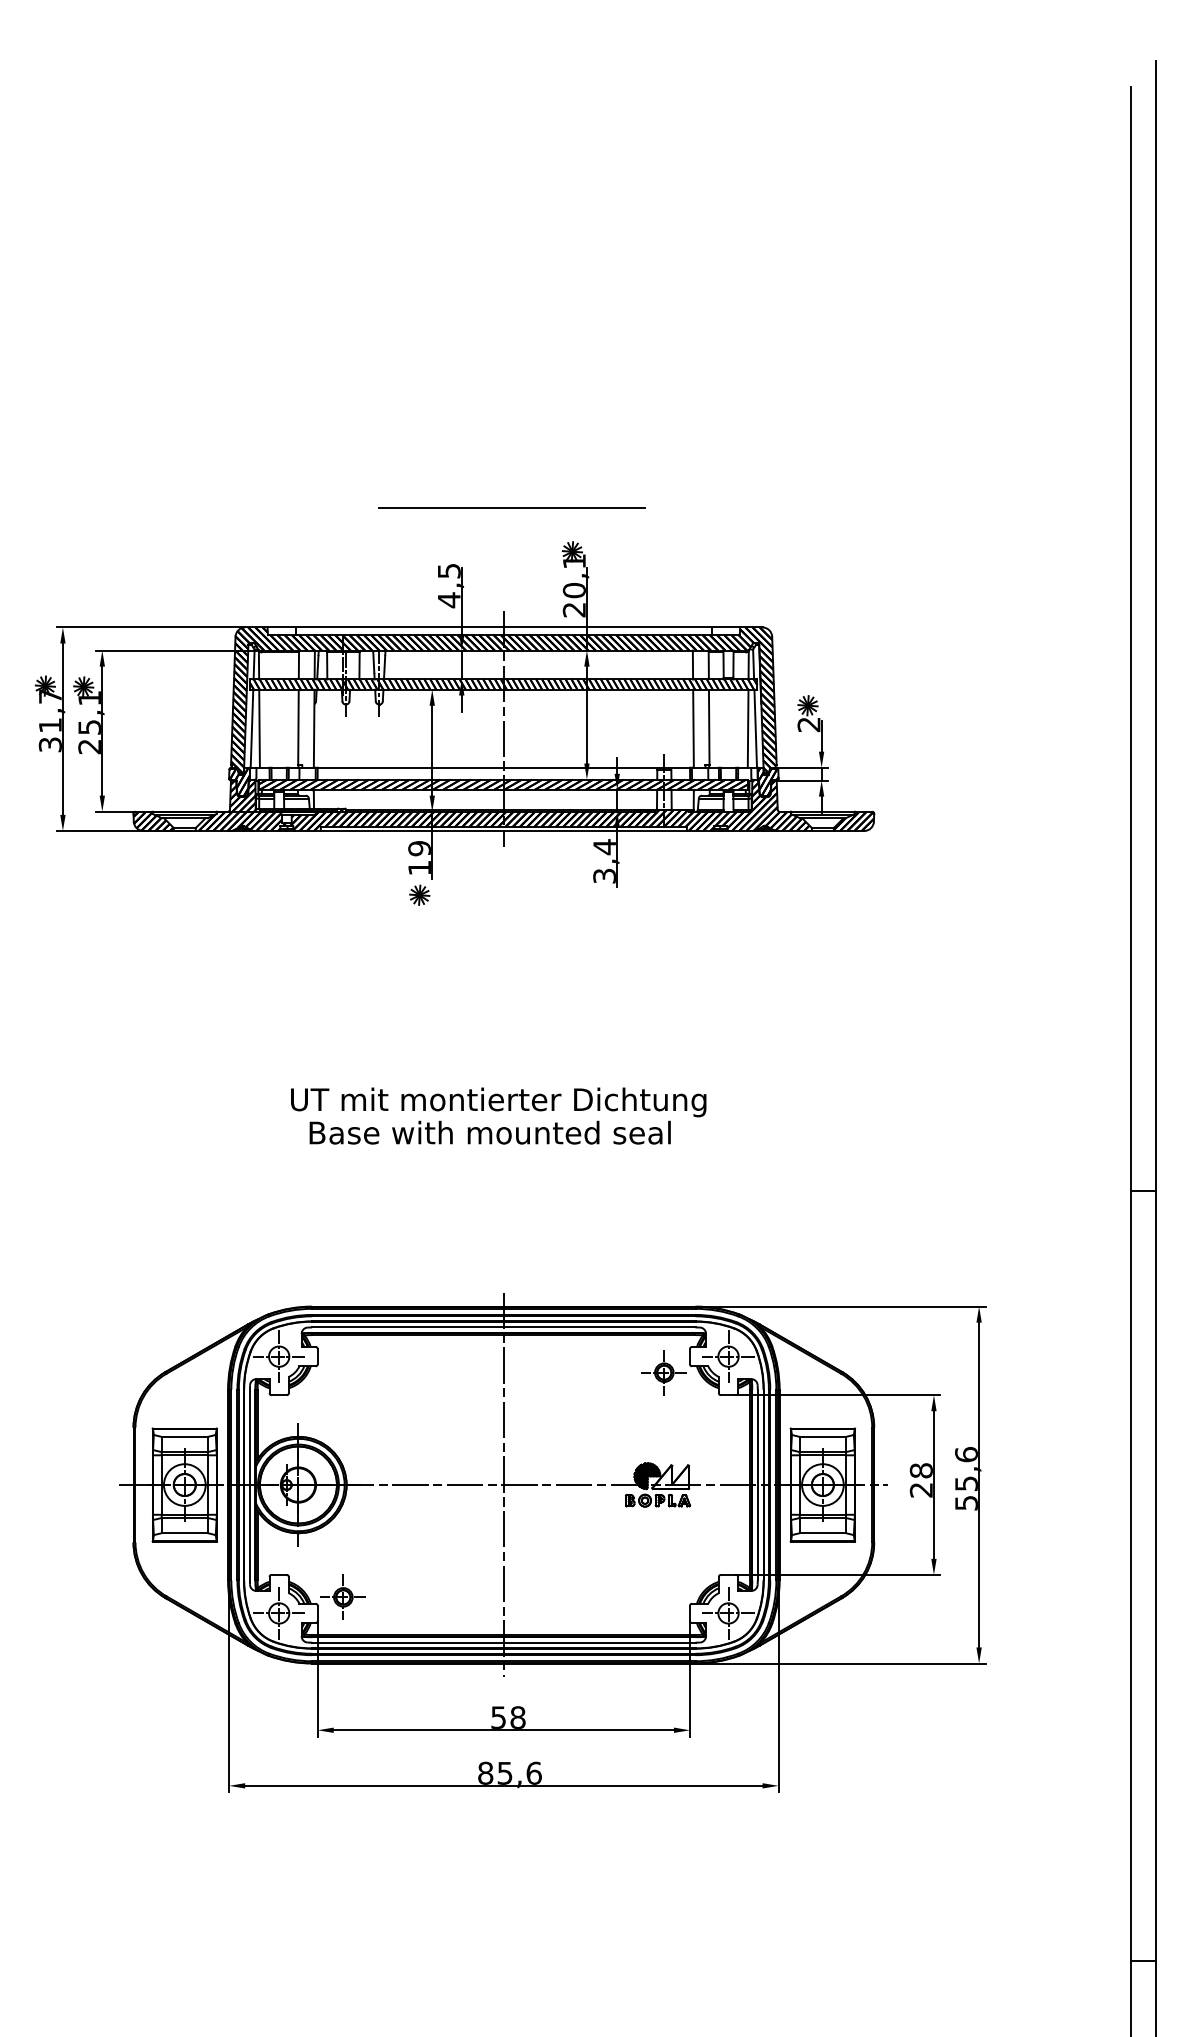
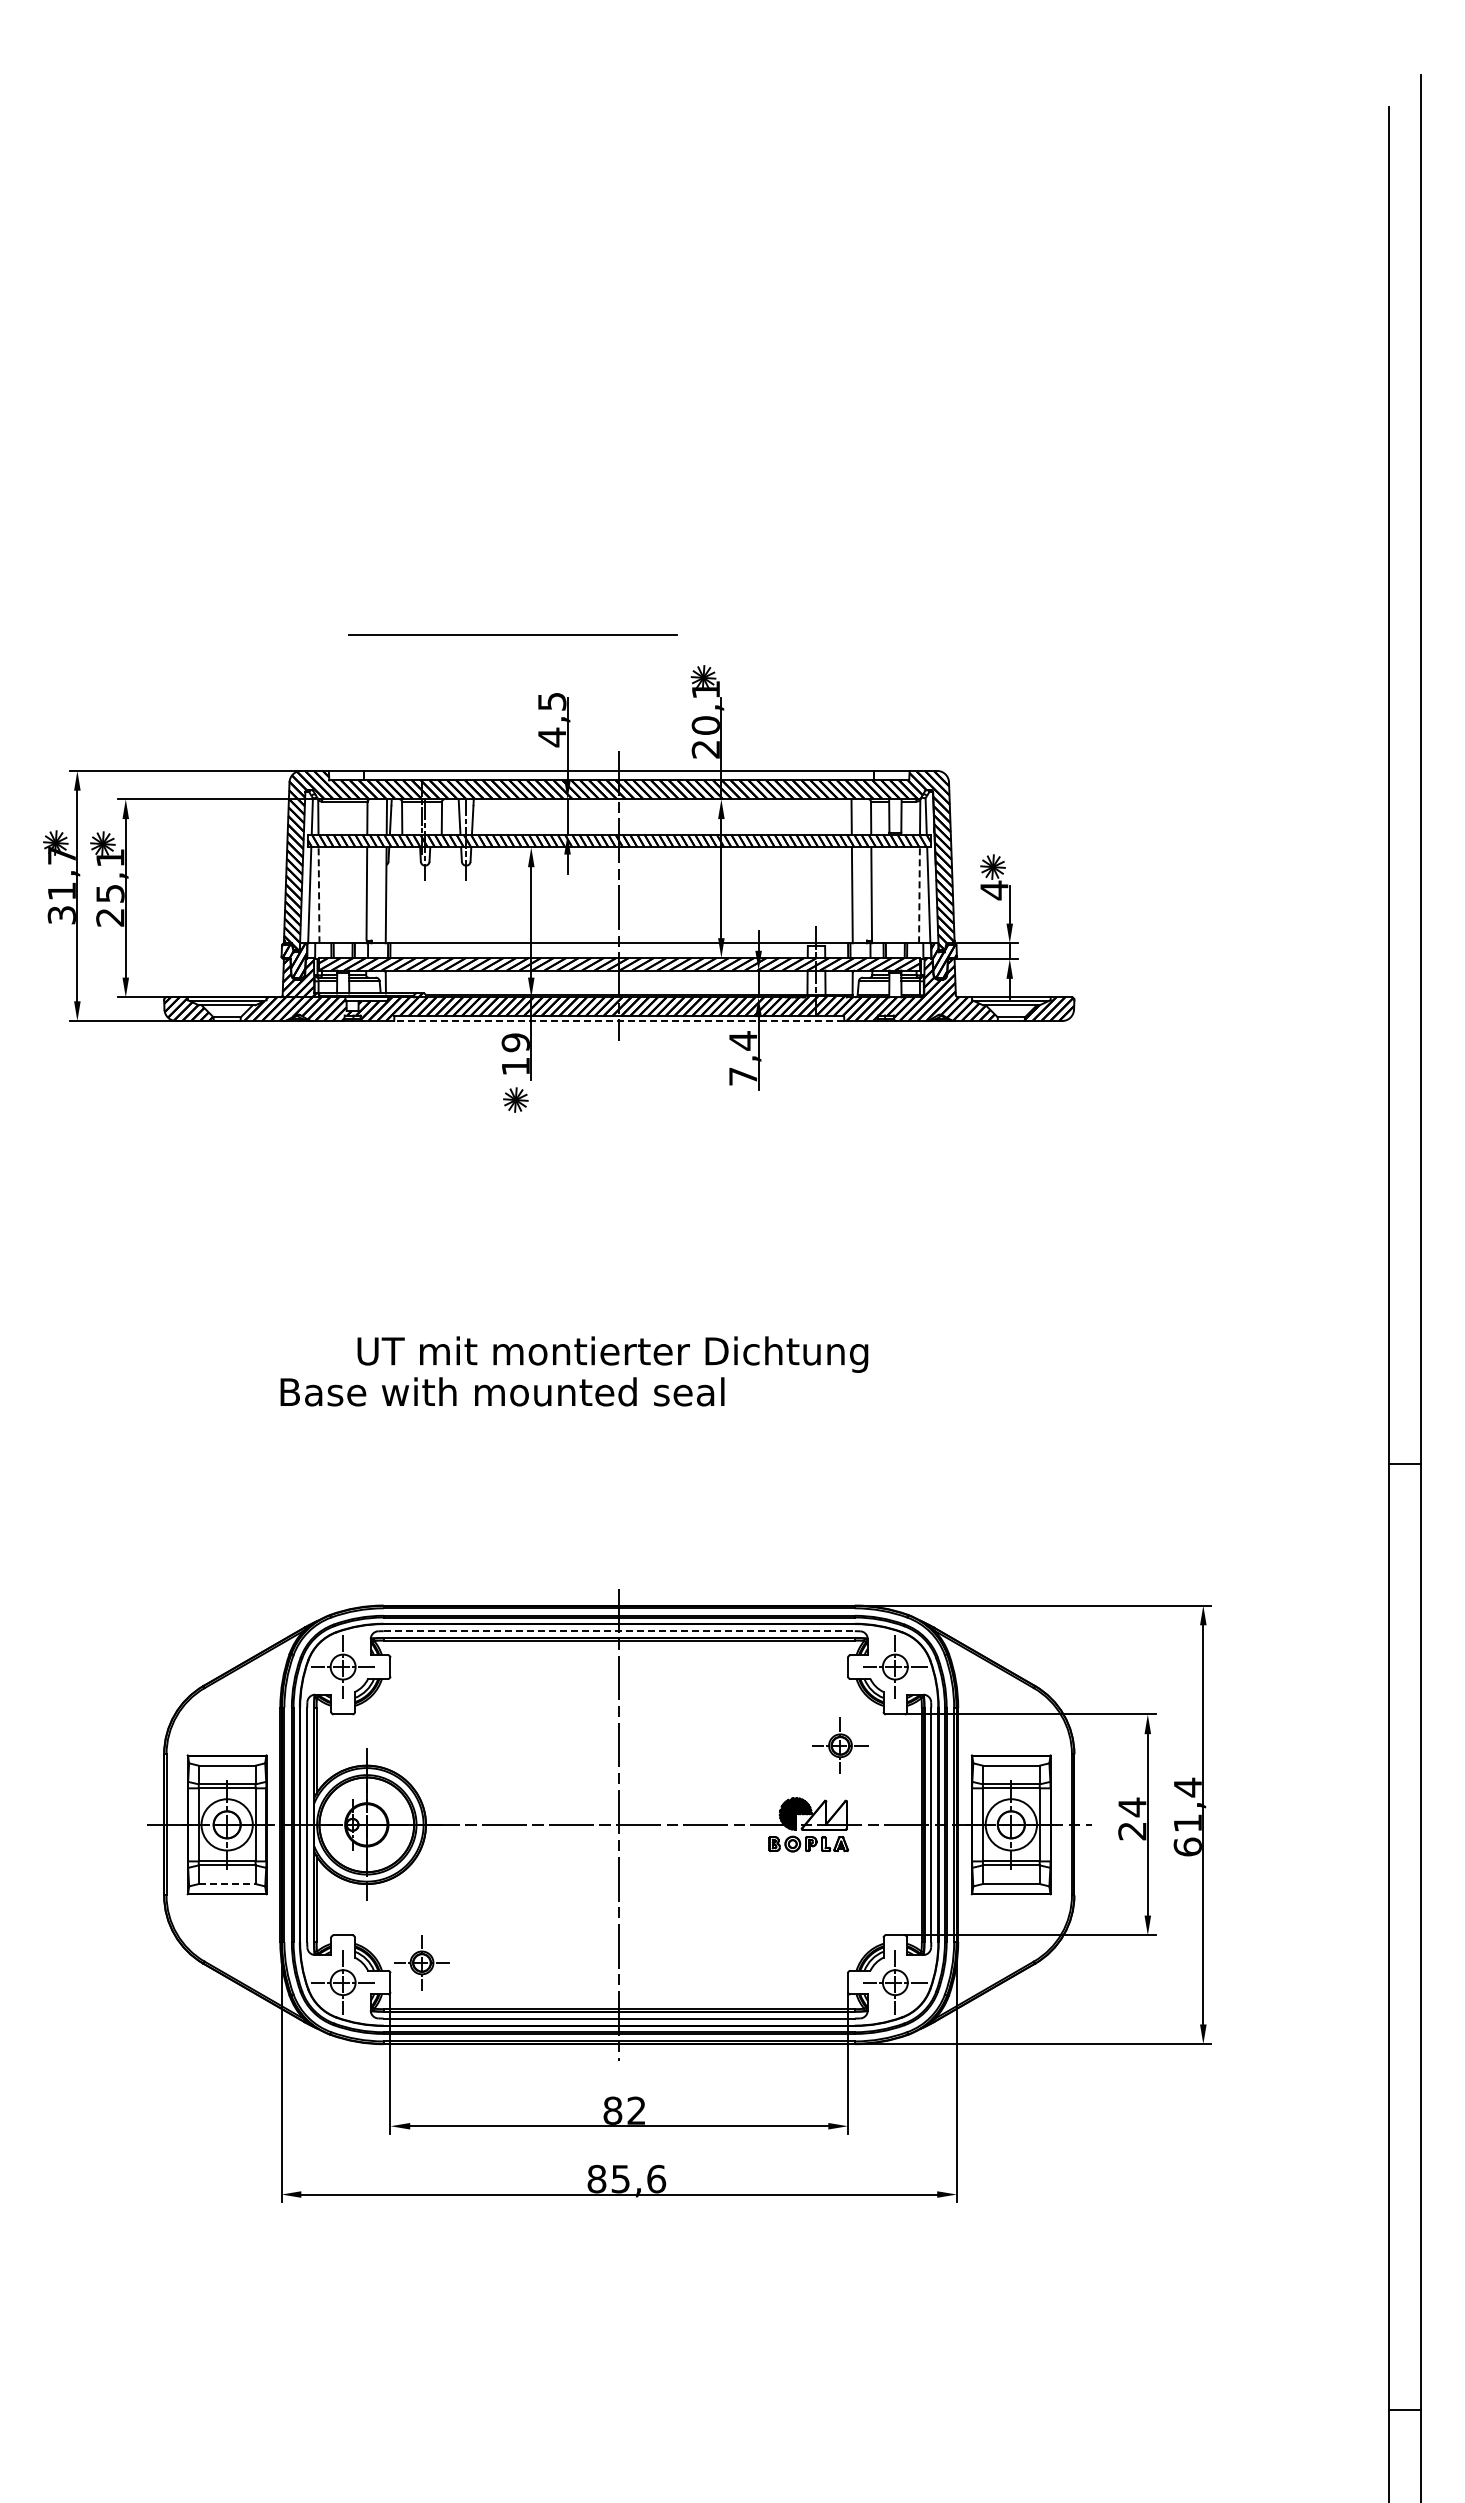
line: (511, 507) -> (512, 634), moved
text: (809, 724) -> (994, 890), 2 -> 4
line: (259, 728) -> (319, 895), solid -> dashed
line: (748, 728) -> (919, 895), solid -> dashed
line: (503, 831) -> (618, 1021), solid -> dashed
text: (604, 876) -> (743, 1076), 3,4 -> 7,4
text: (490, 1132) -> (502, 1391), moved
line: (504, 1327) -> (619, 1631), solid -> dashed
part: (664, 1372) -> (840, 1745), moved
text: (921, 1470) -> (1132, 1807), 28 -> 24
text: (966, 1478) -> (1187, 1816), 55,6 -> 61,4
line: (185, 1533) -> (227, 1884), solid -> dashed
text: (508, 1717) -> (624, 2110), 58 -> 82

